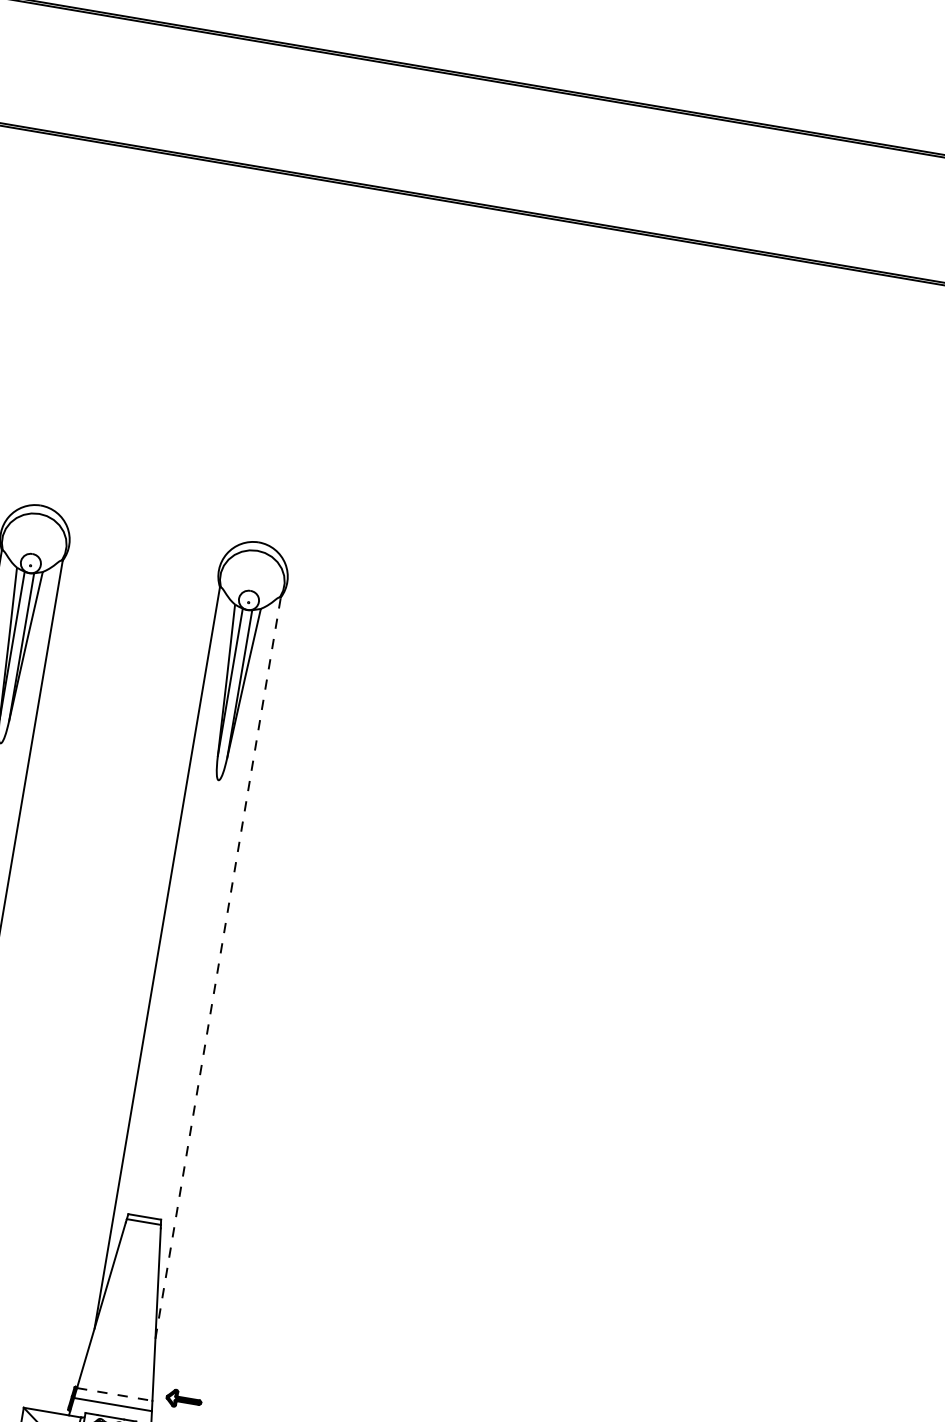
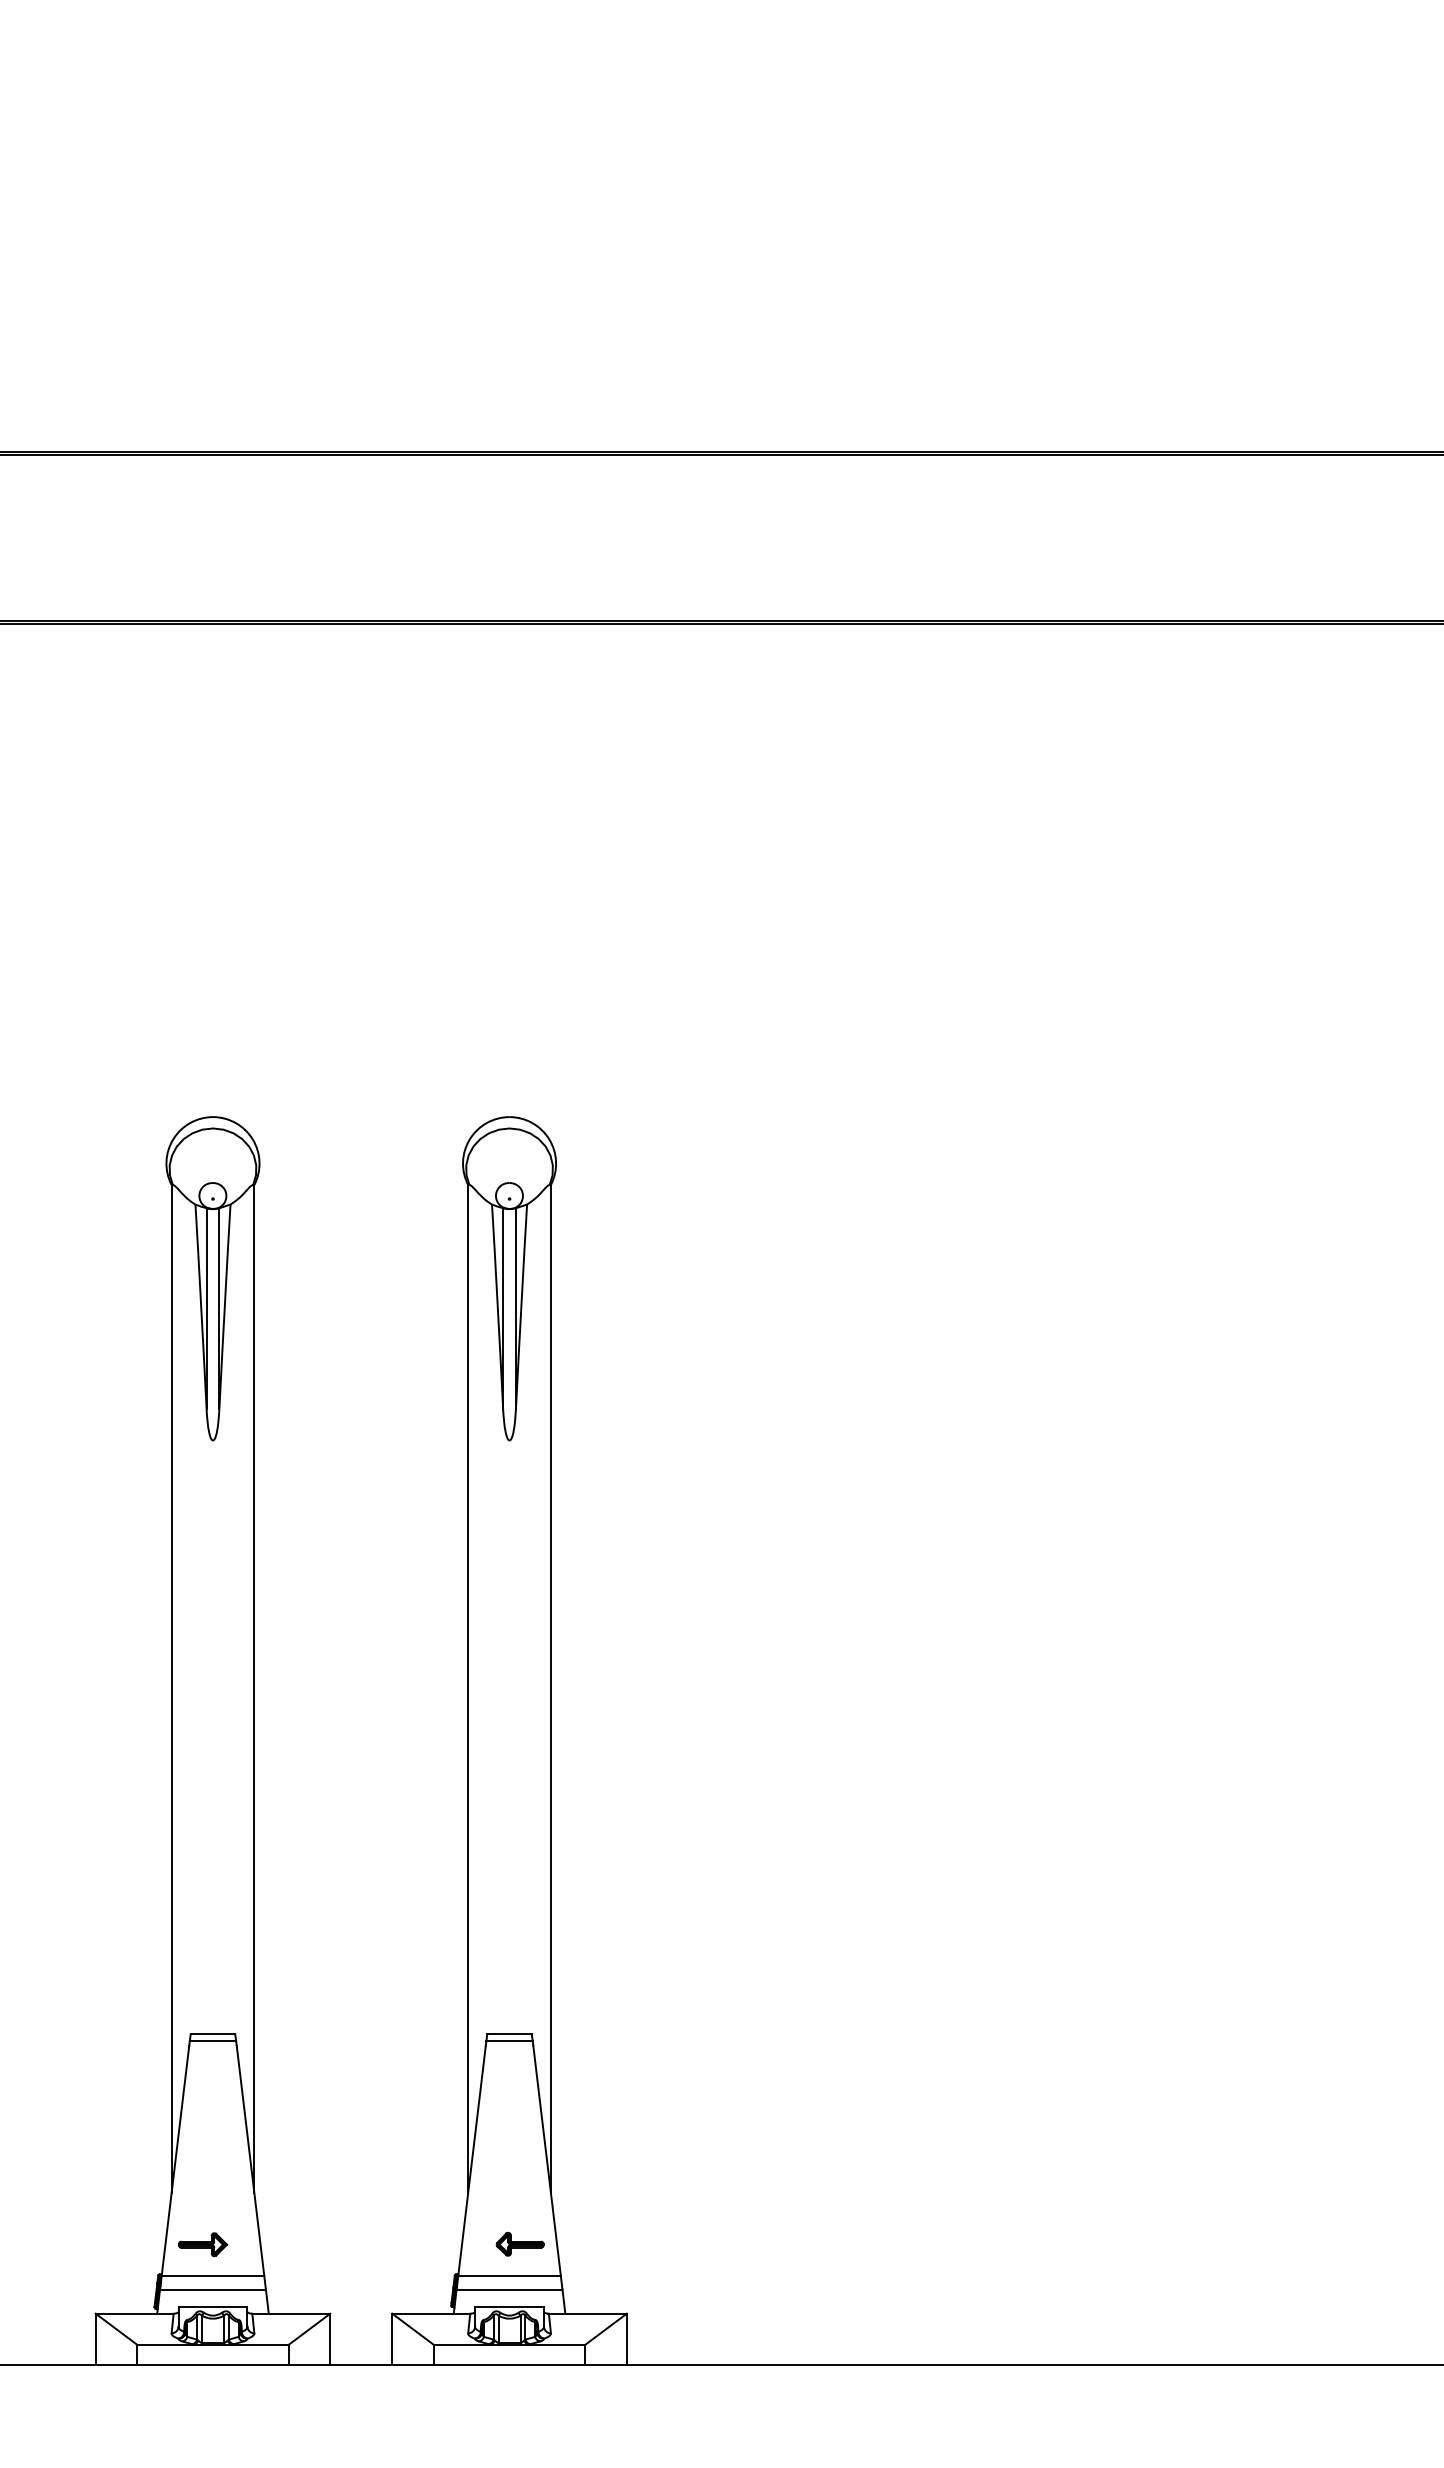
line: (217, 967) -> (550, 1688), dashed -> solid
line: (115, 1394) -> (510, 2275), dashed -> solid
part: (183, 1399) -> (519, 2243), moved

